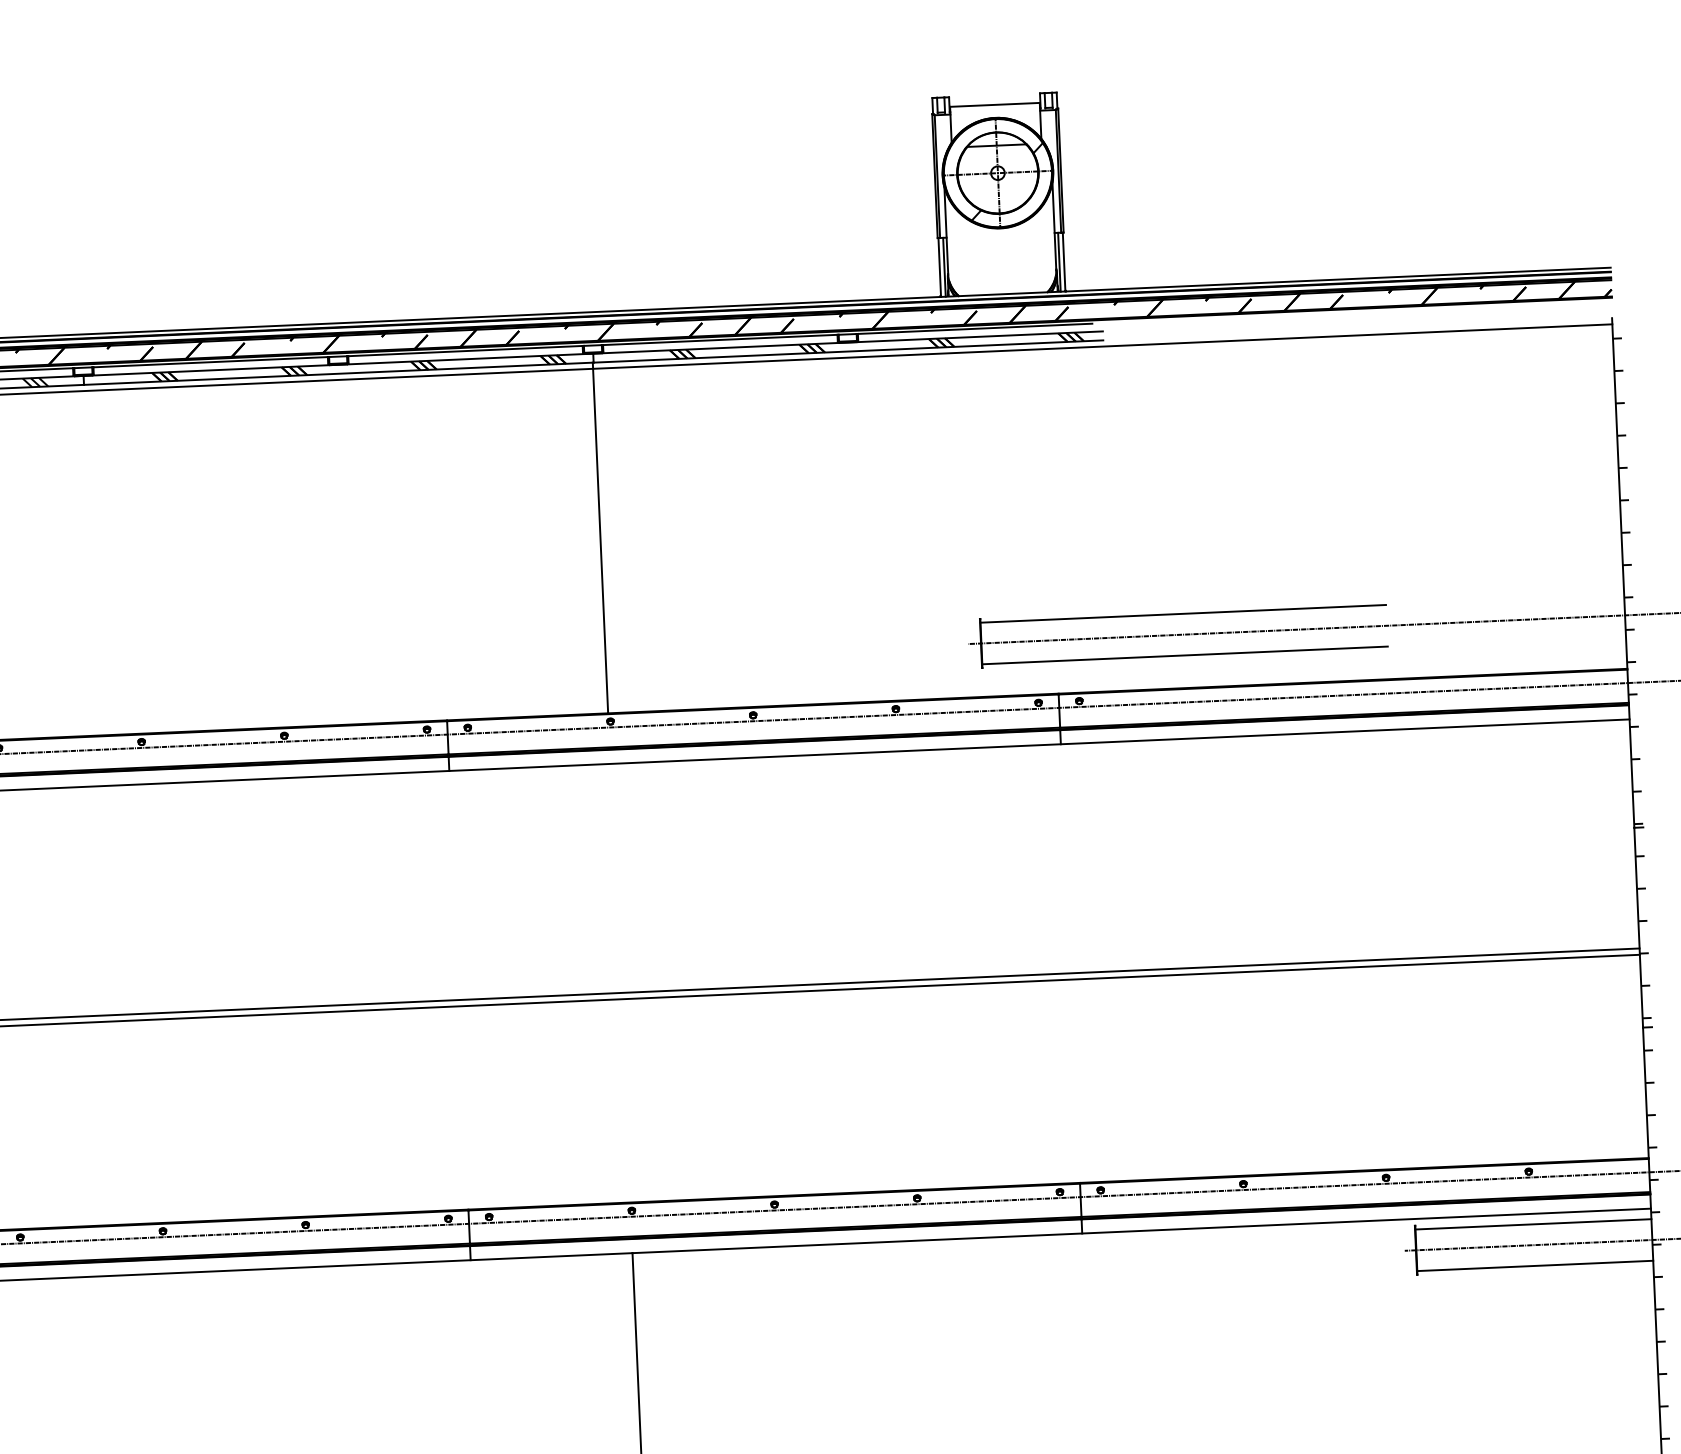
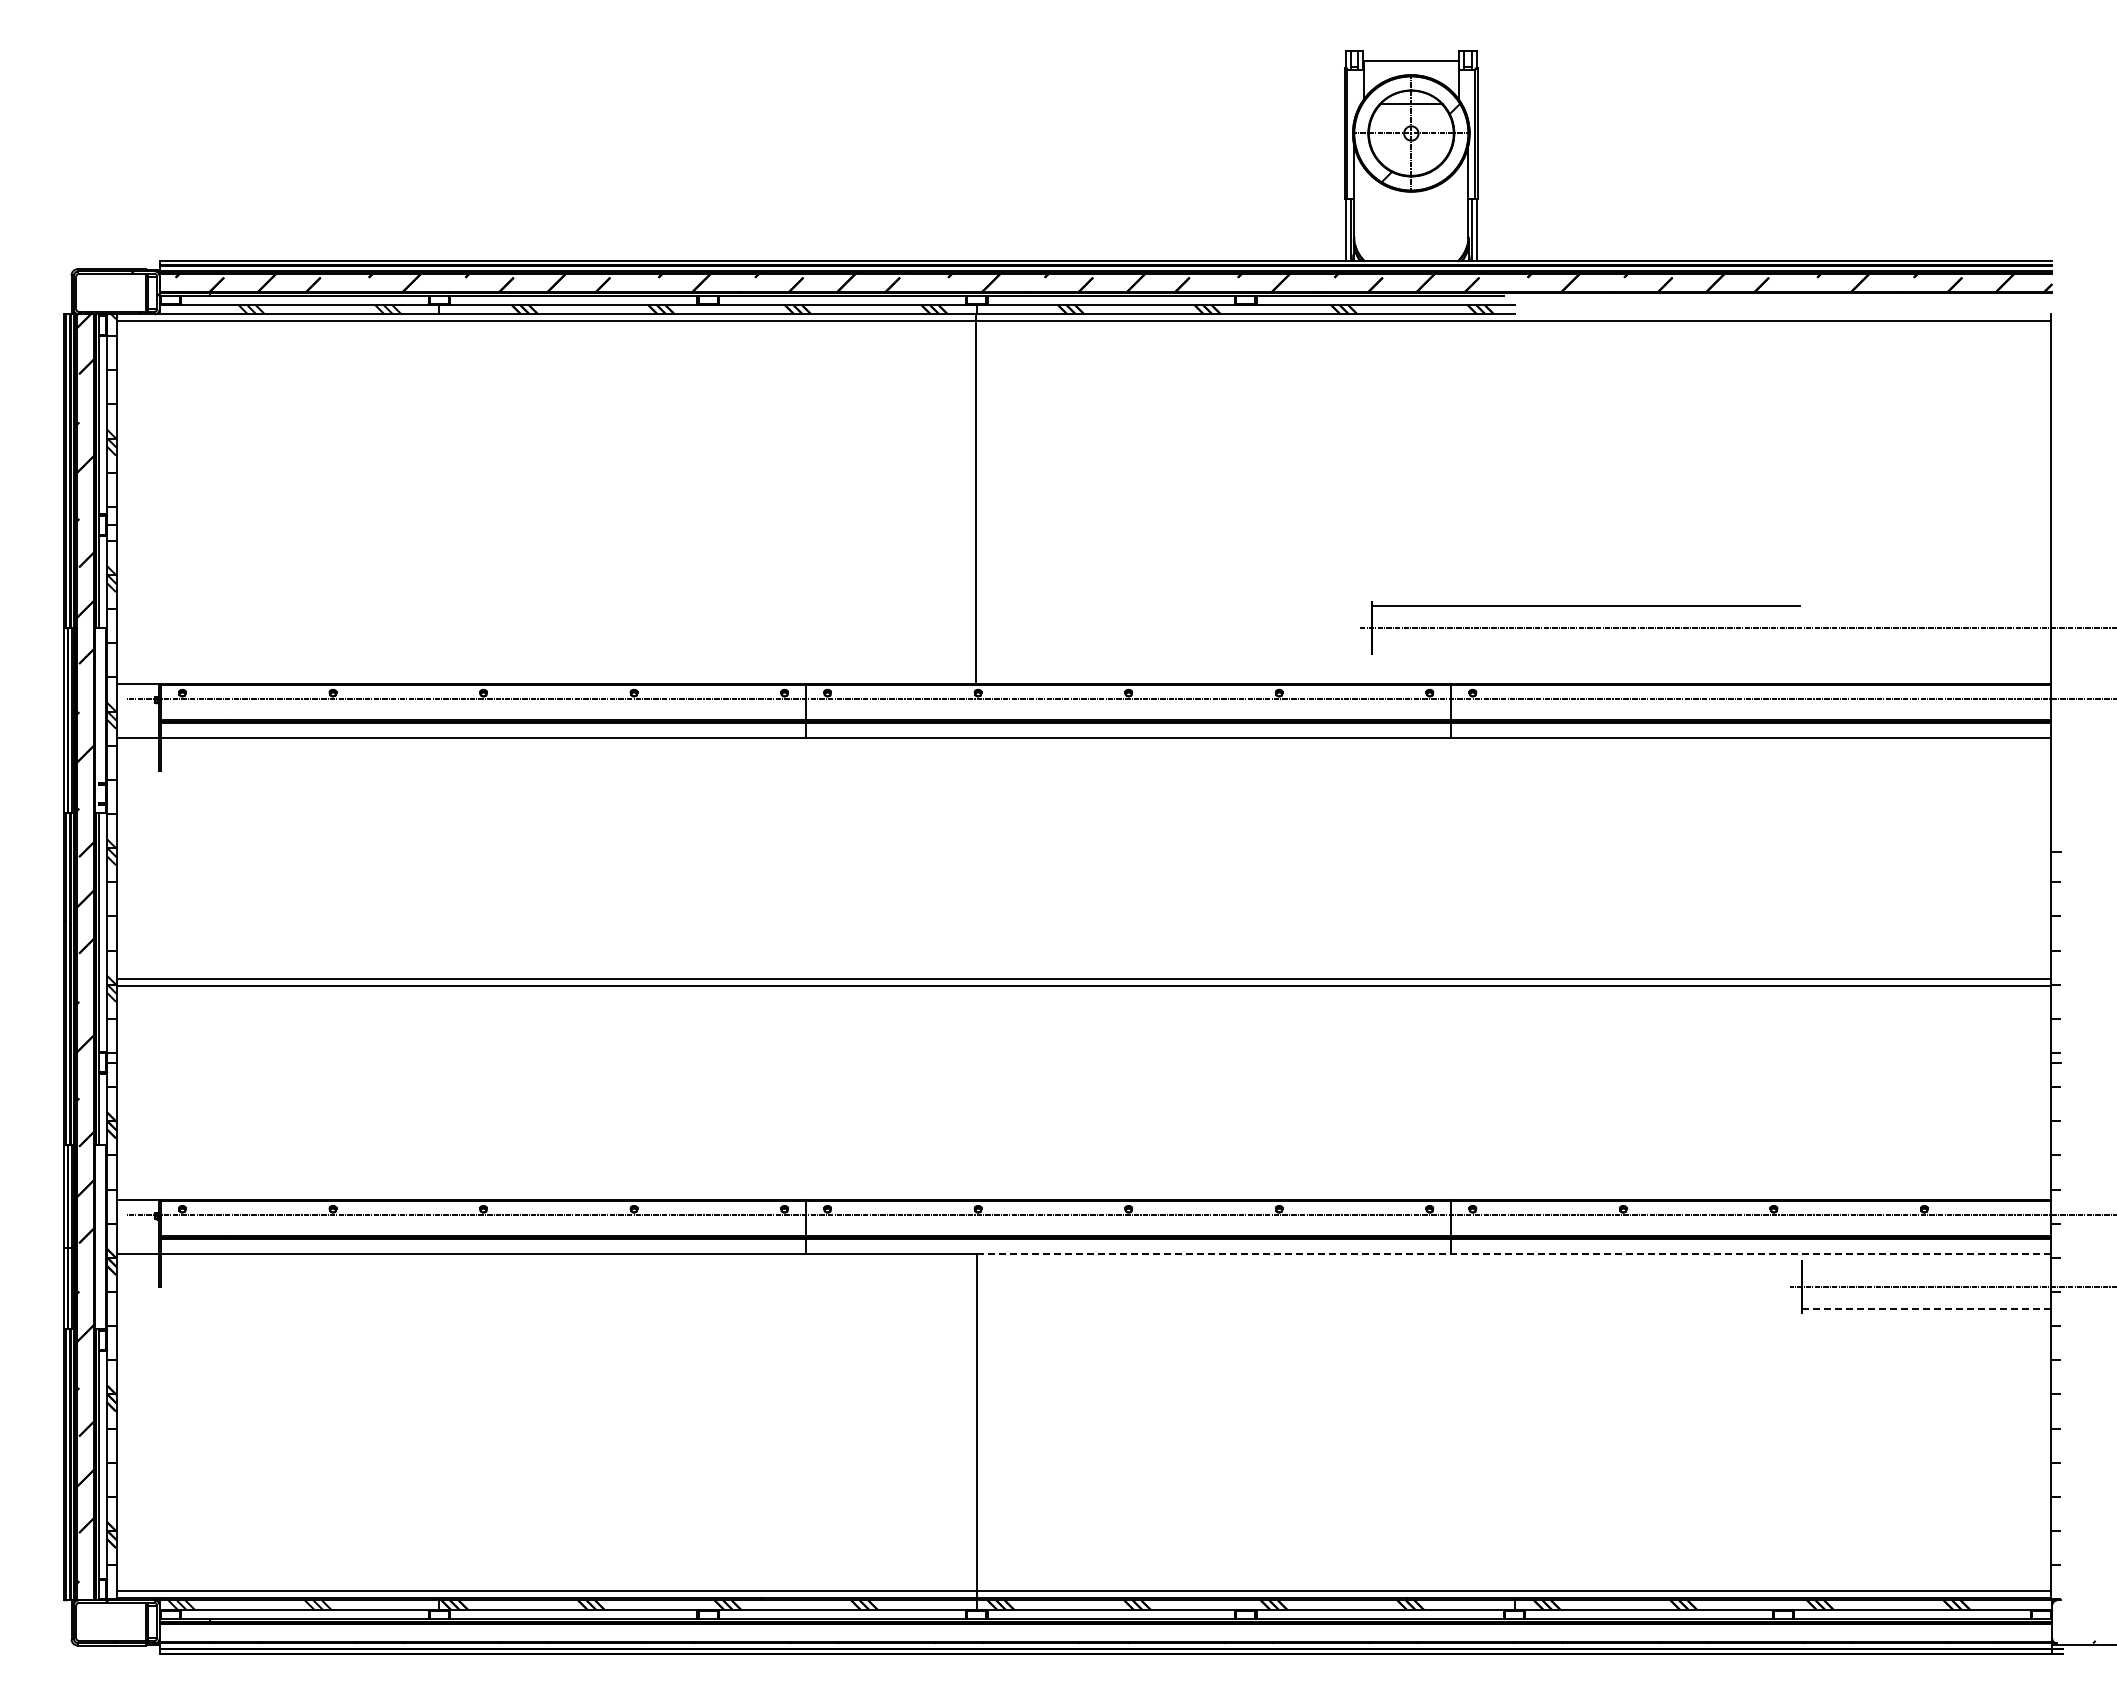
hatch: (1627, 581) -> (2055, 592), removed
line: (1185, 655) -> (1586, 649), removed
line: (1533, 1223) -> (1926, 1264), removed
line: (1142, 1230) -> (1514, 1253), solid -> dashed
line: (1535, 1265) -> (1927, 1308), solid -> dashed

